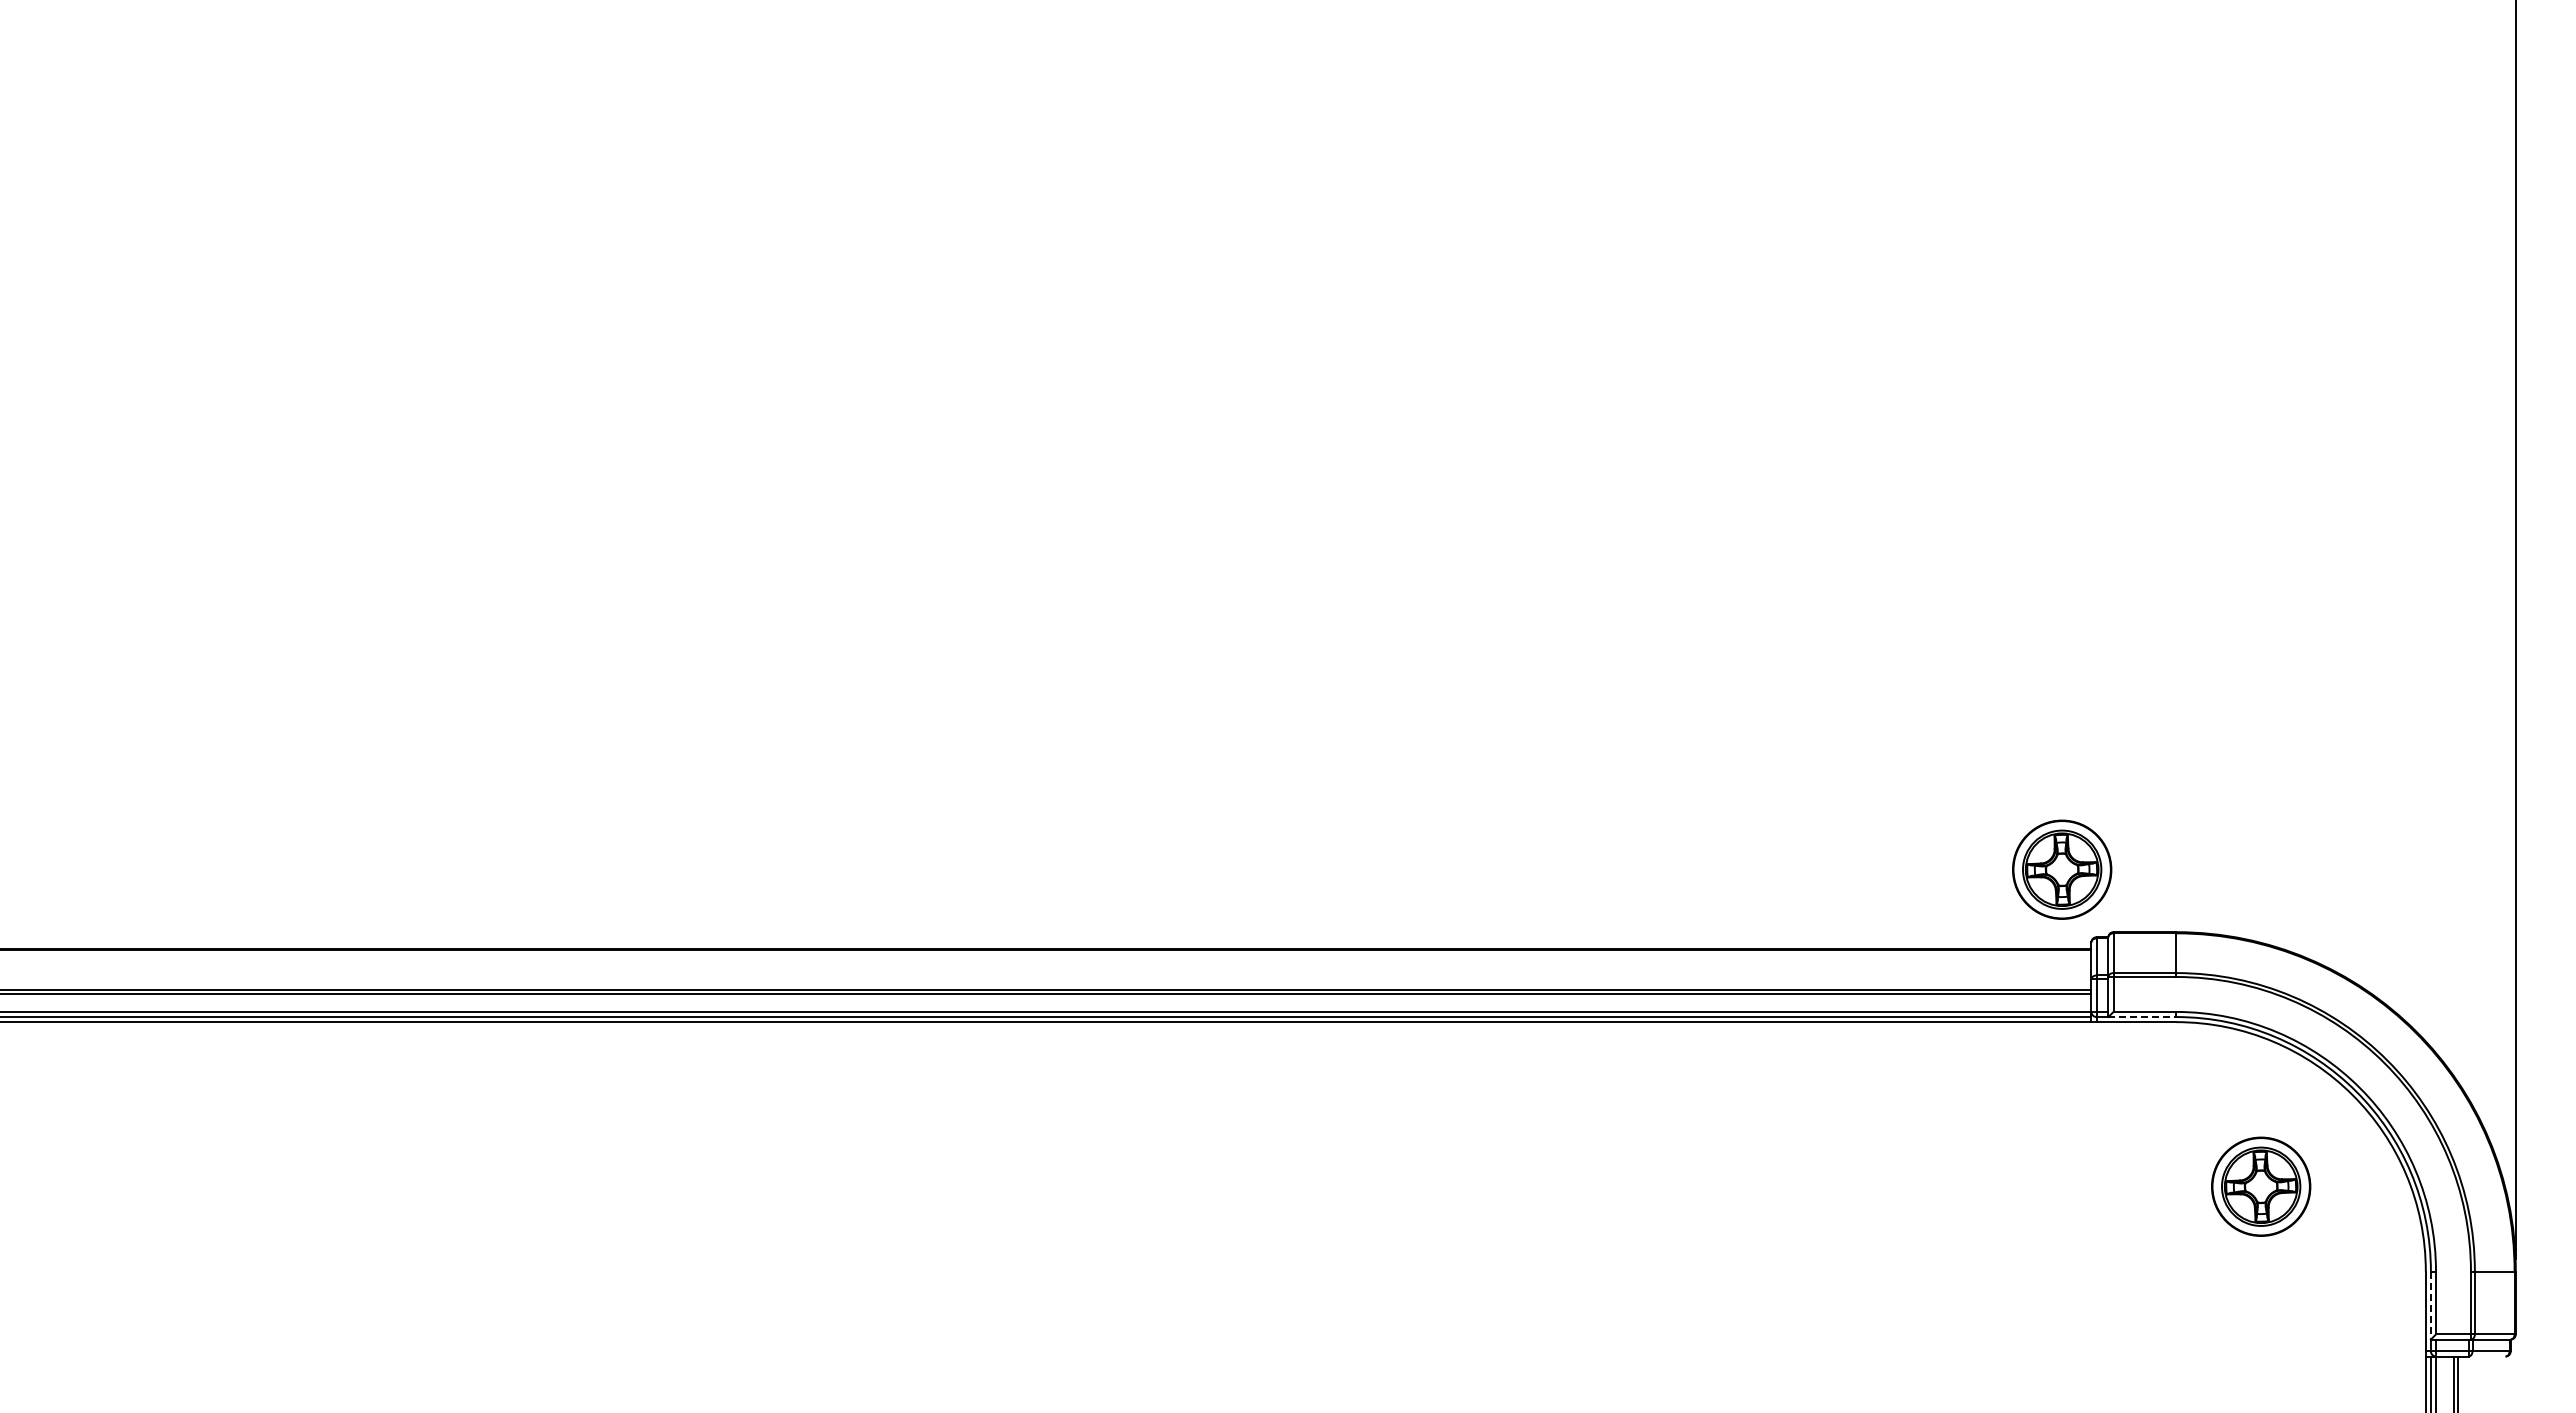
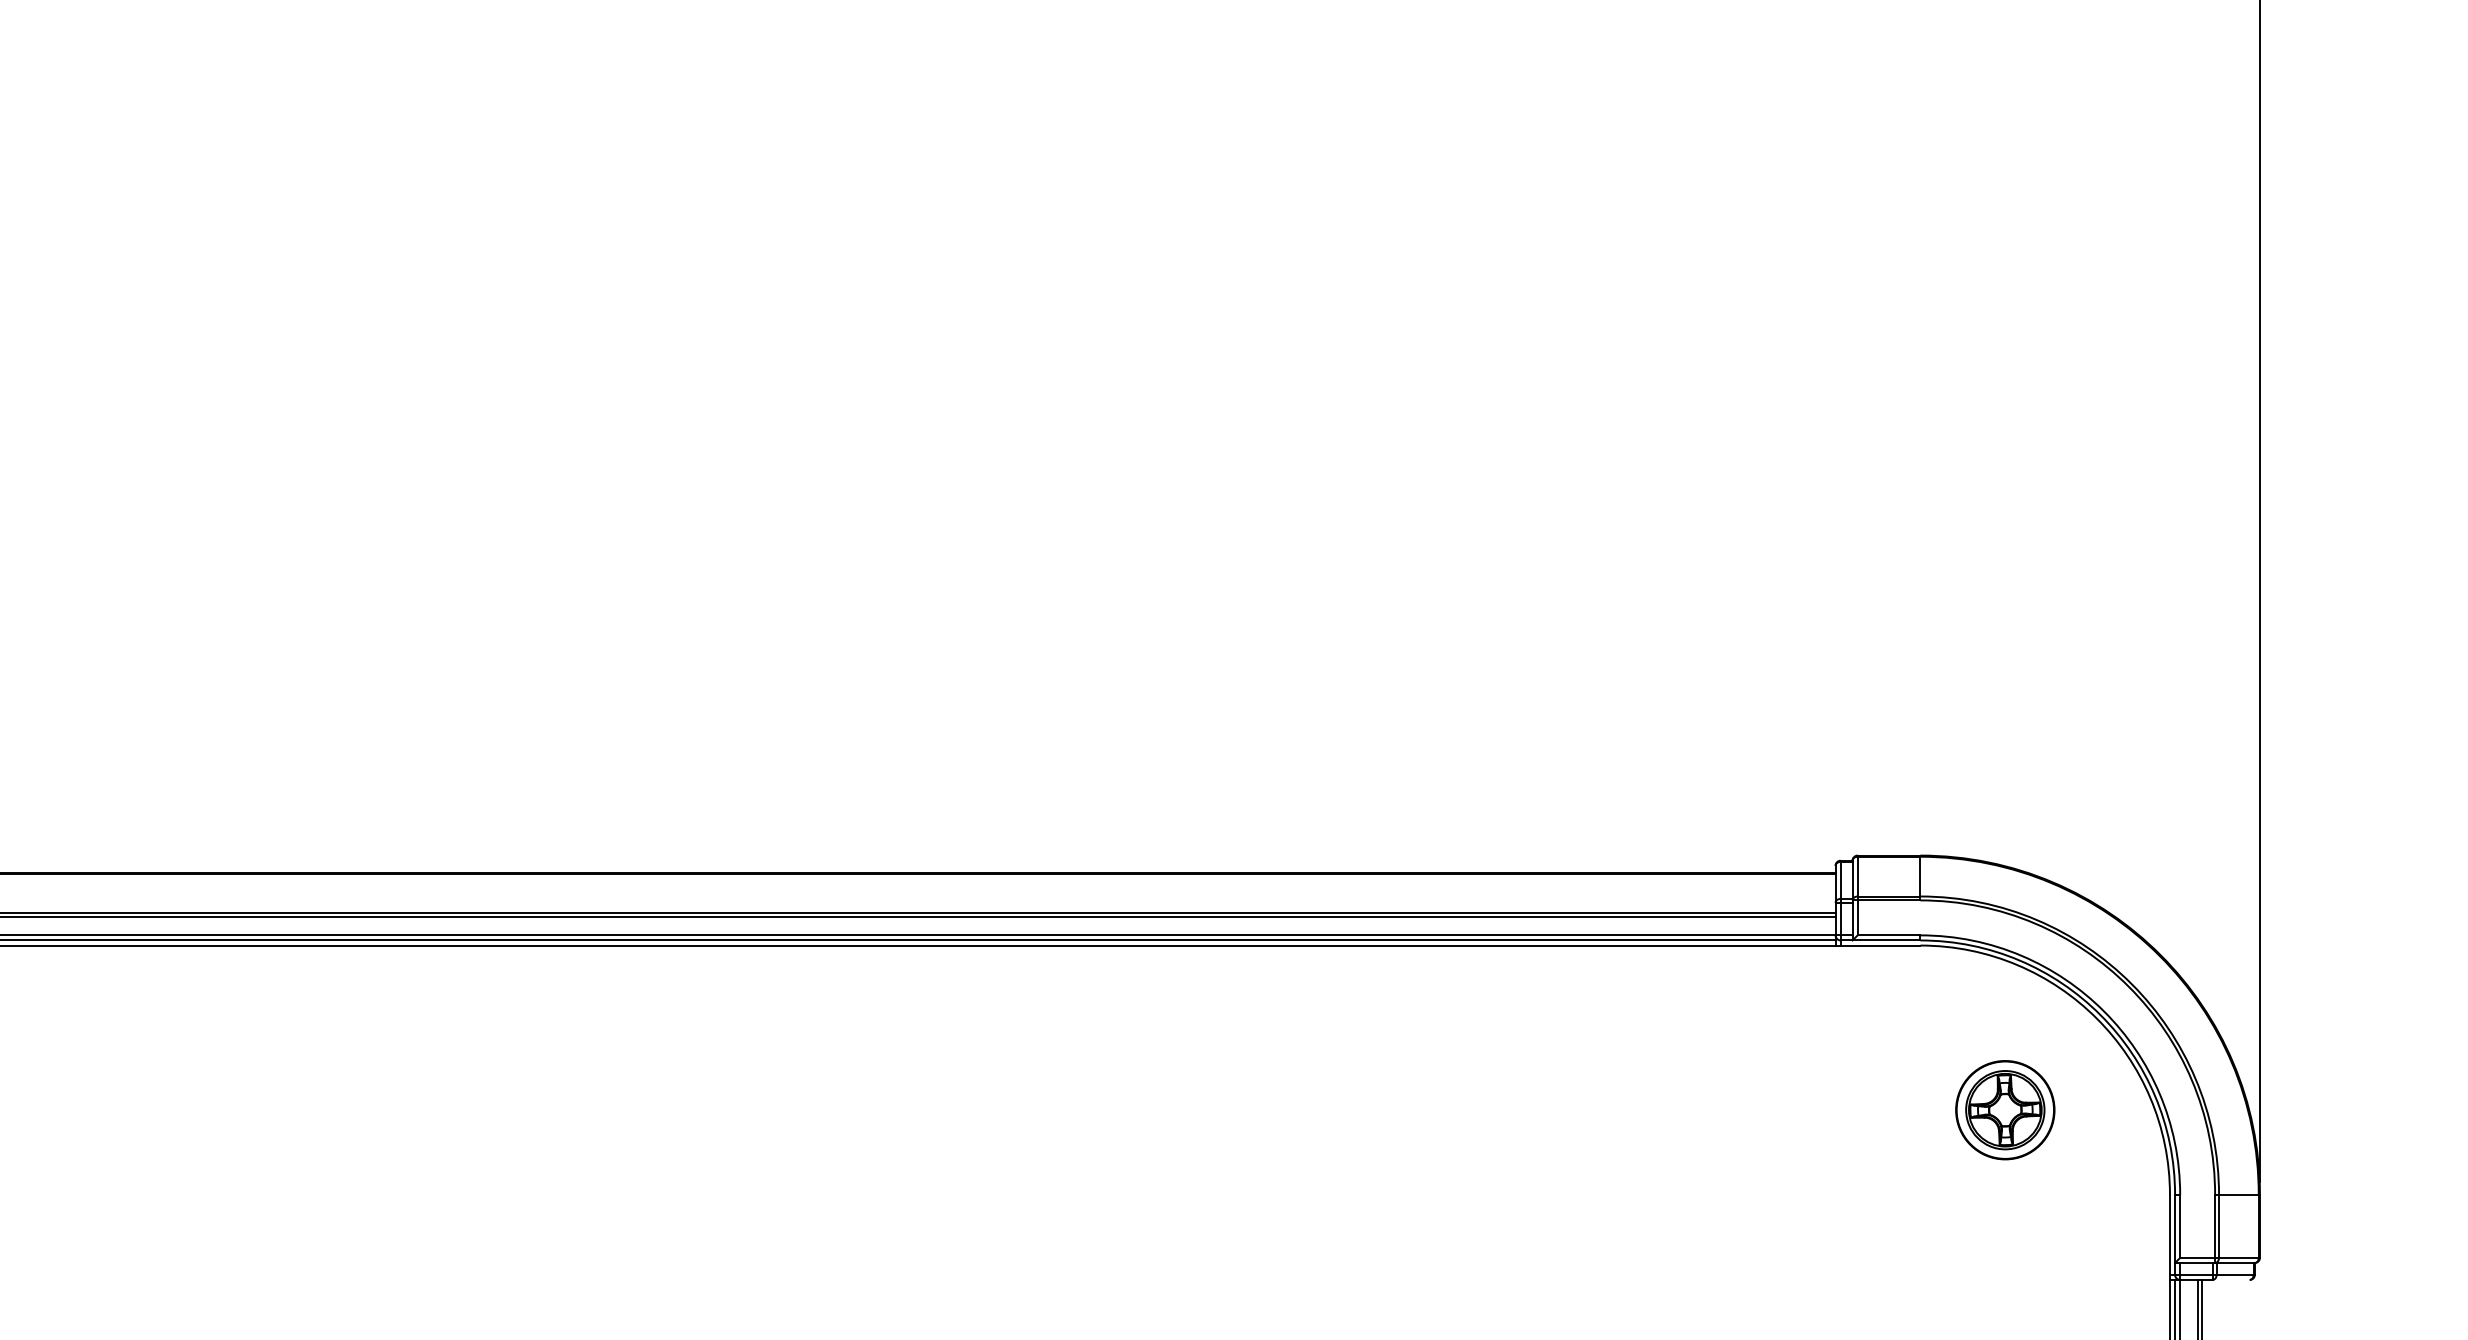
part: (2062, 869) -> (1806, 792), removed
line: (2142, 1017) -> (1886, 940), dashed -> solid
line: (2430, 1305) -> (2174, 1228), dashed -> solid

